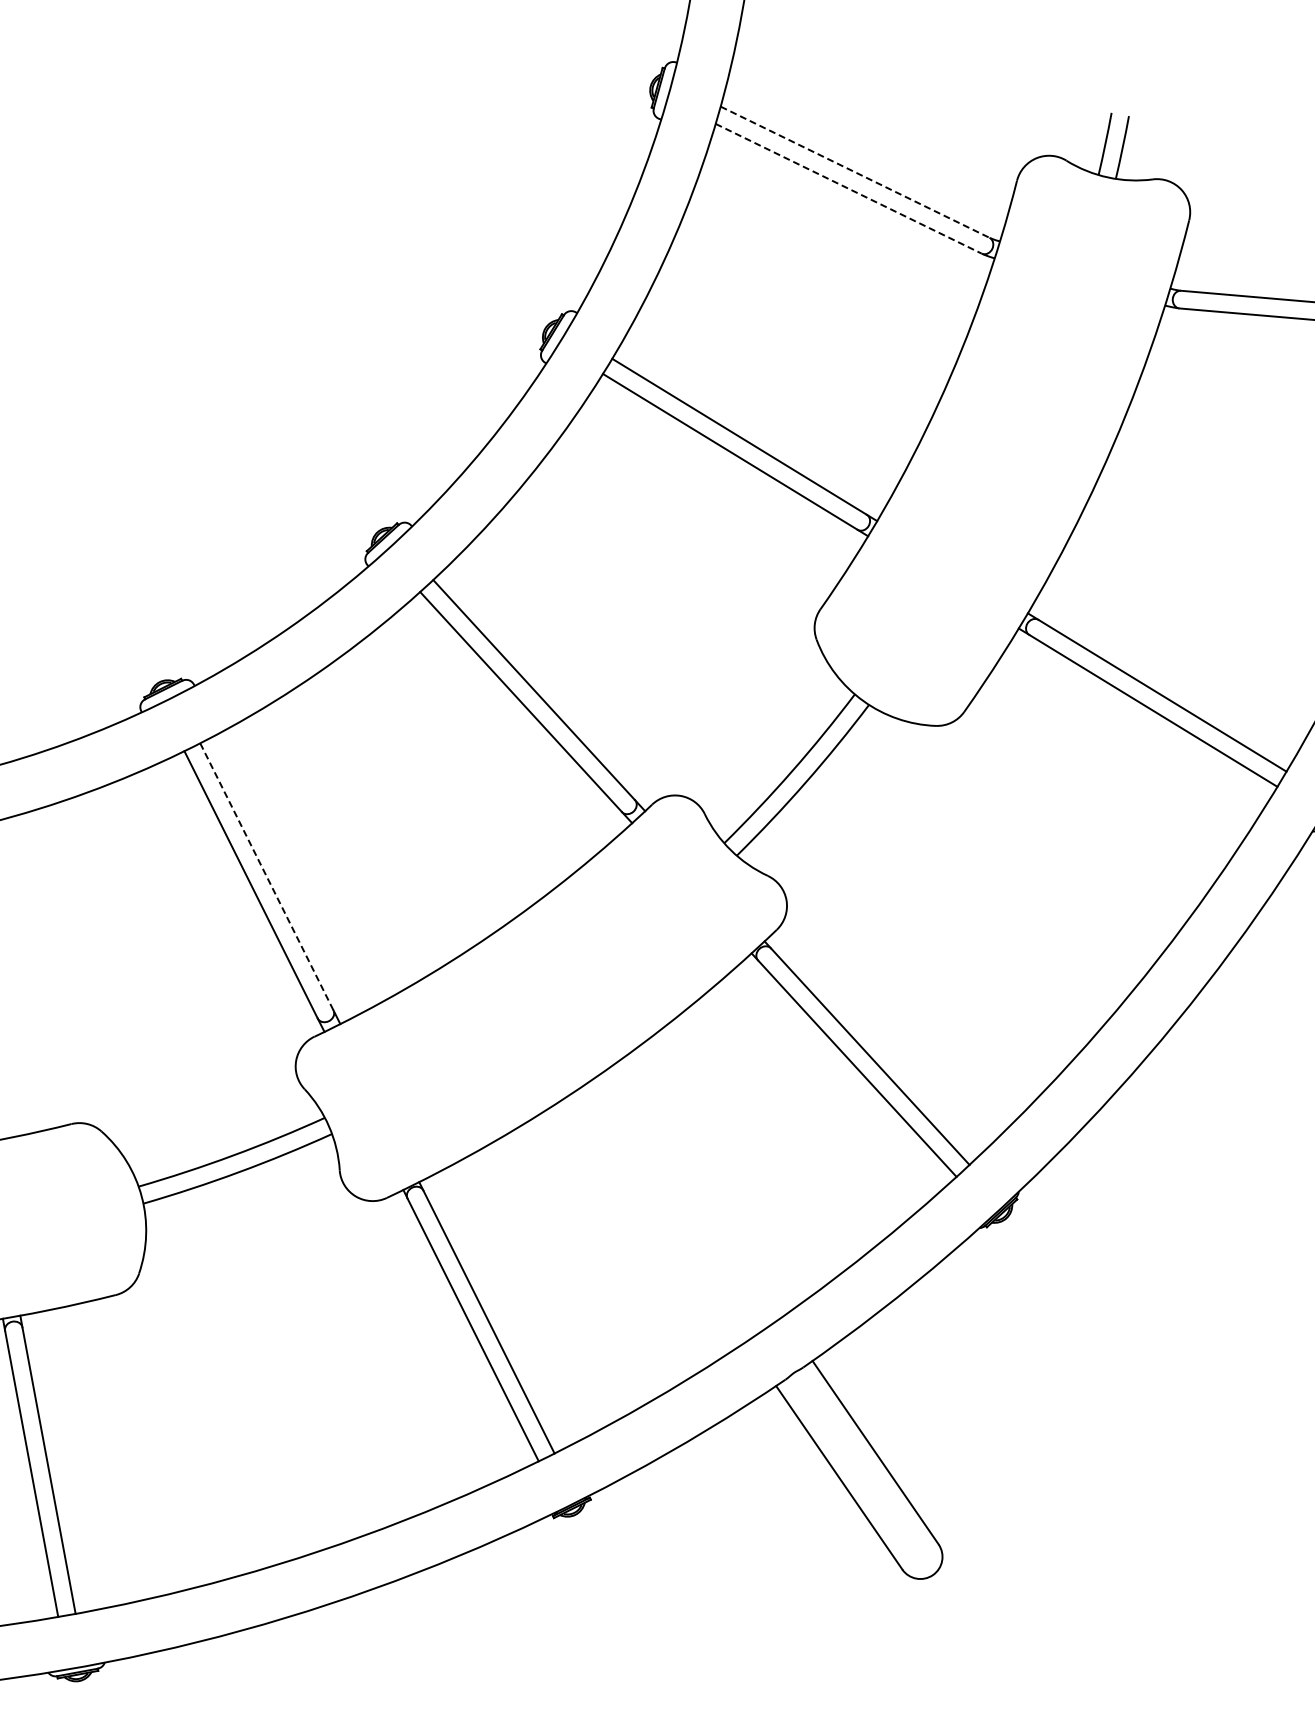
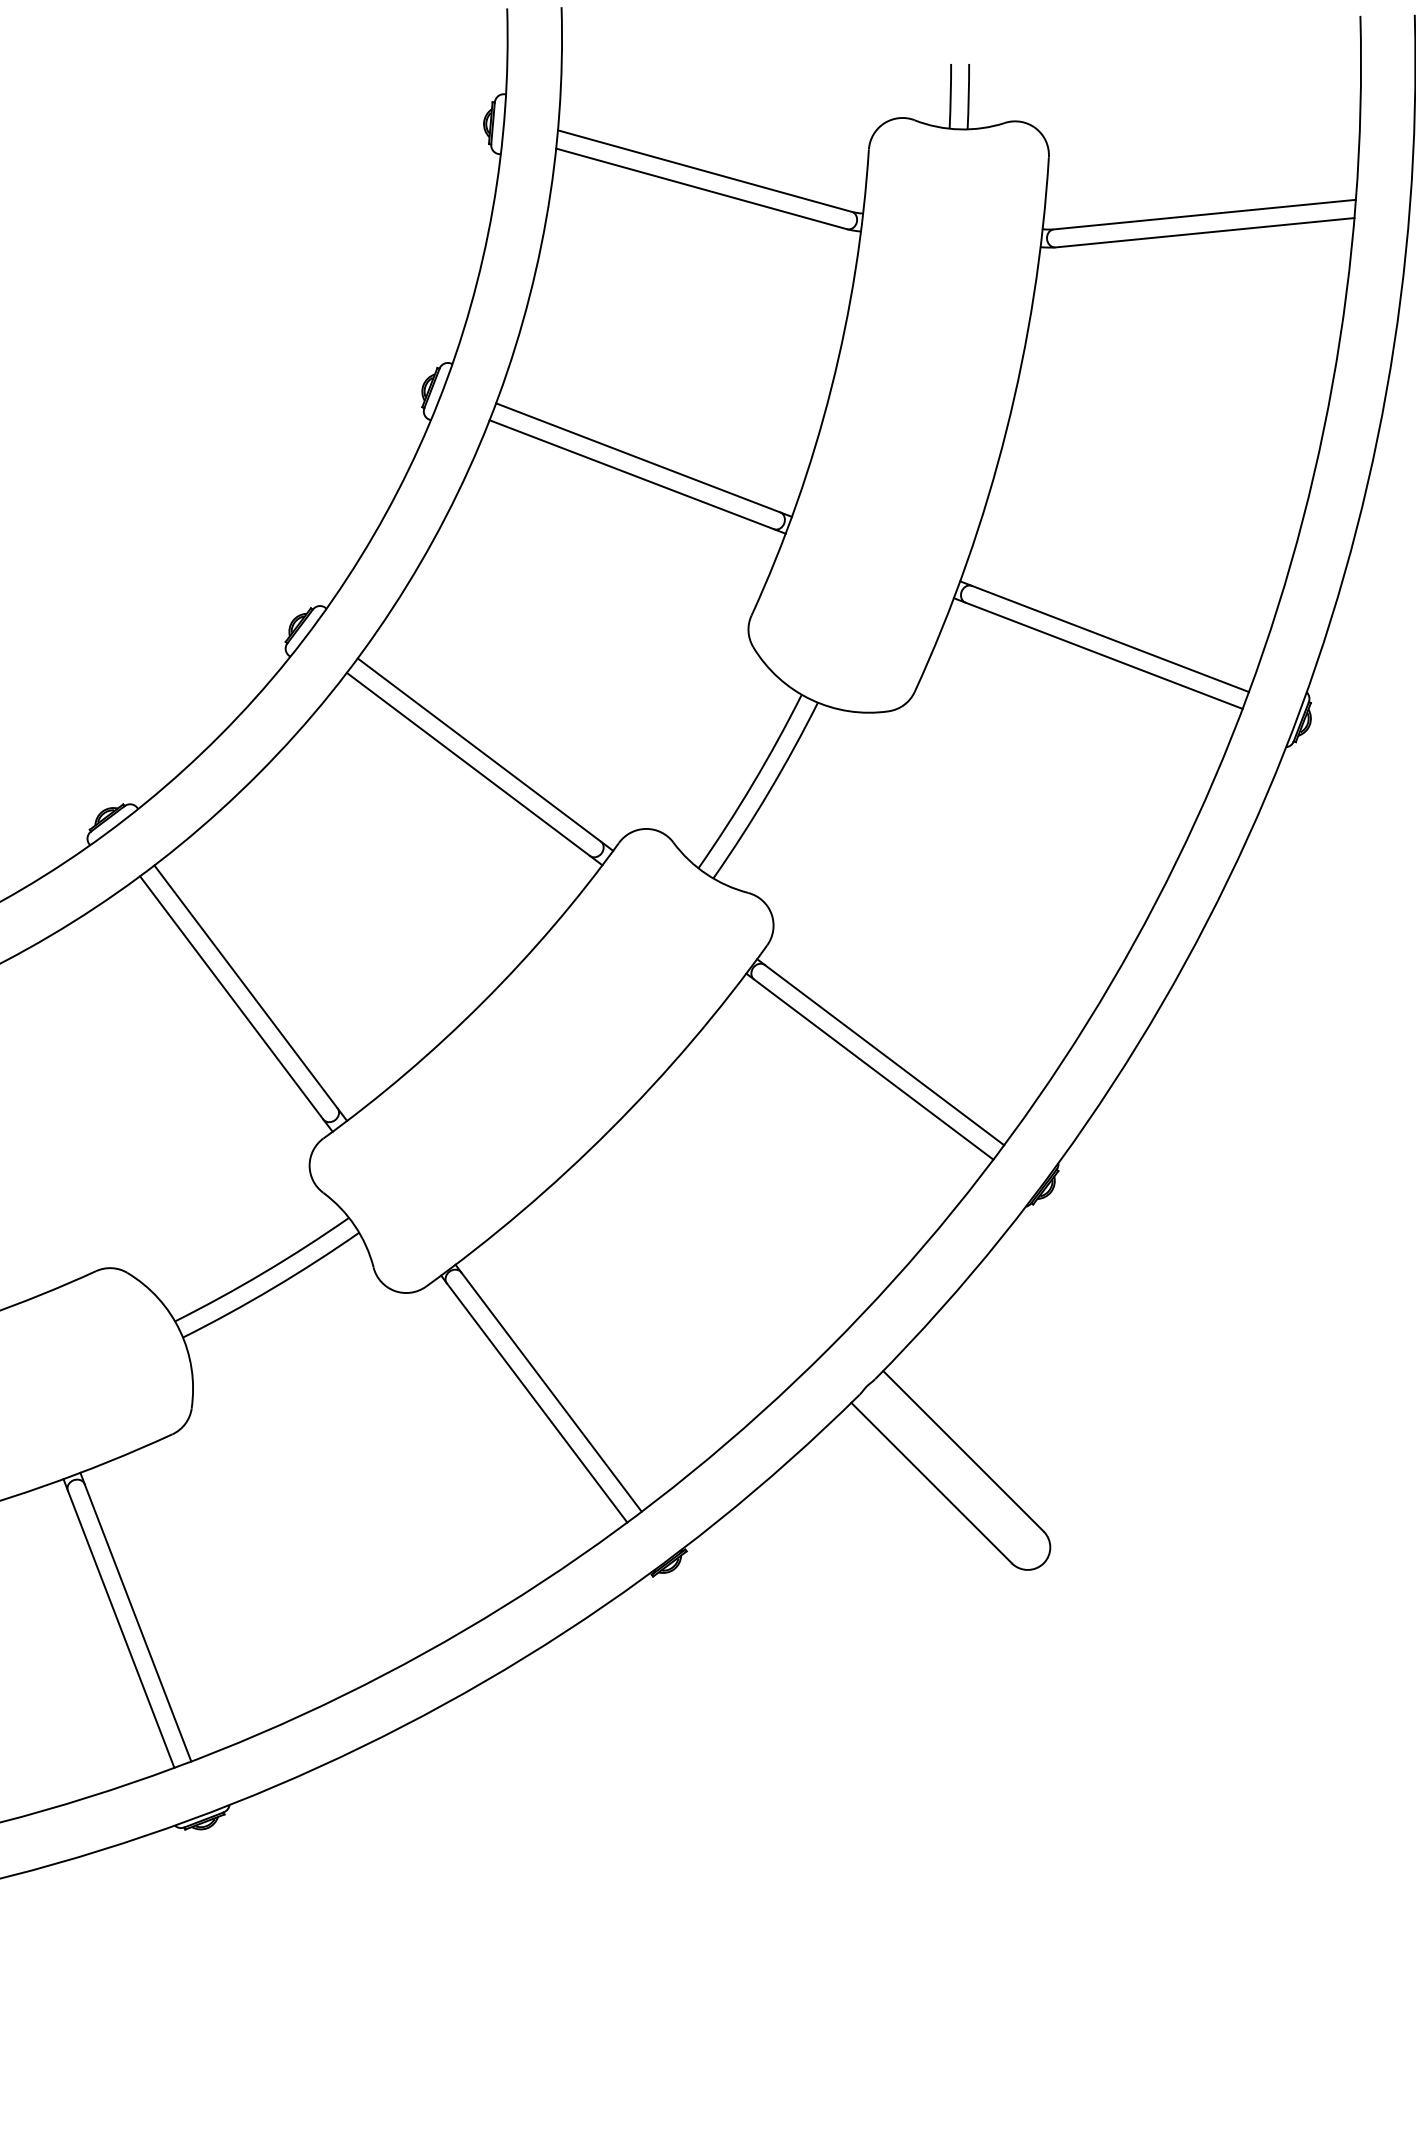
line: (855, 172) -> (705, 171), dashed -> solid
line: (848, 188) -> (701, 188), dashed -> solid
line: (267, 877) -> (246, 987), dashed -> solid

